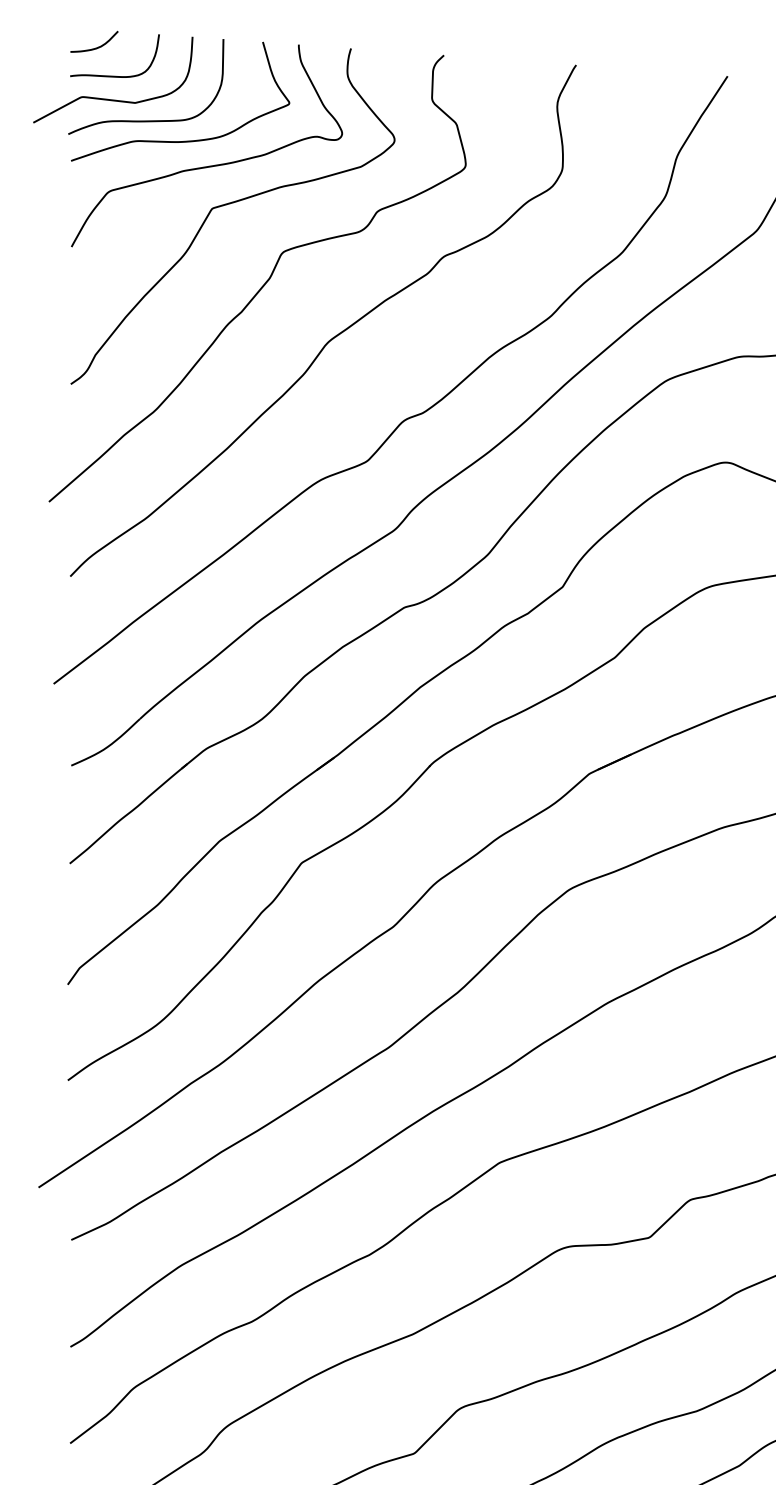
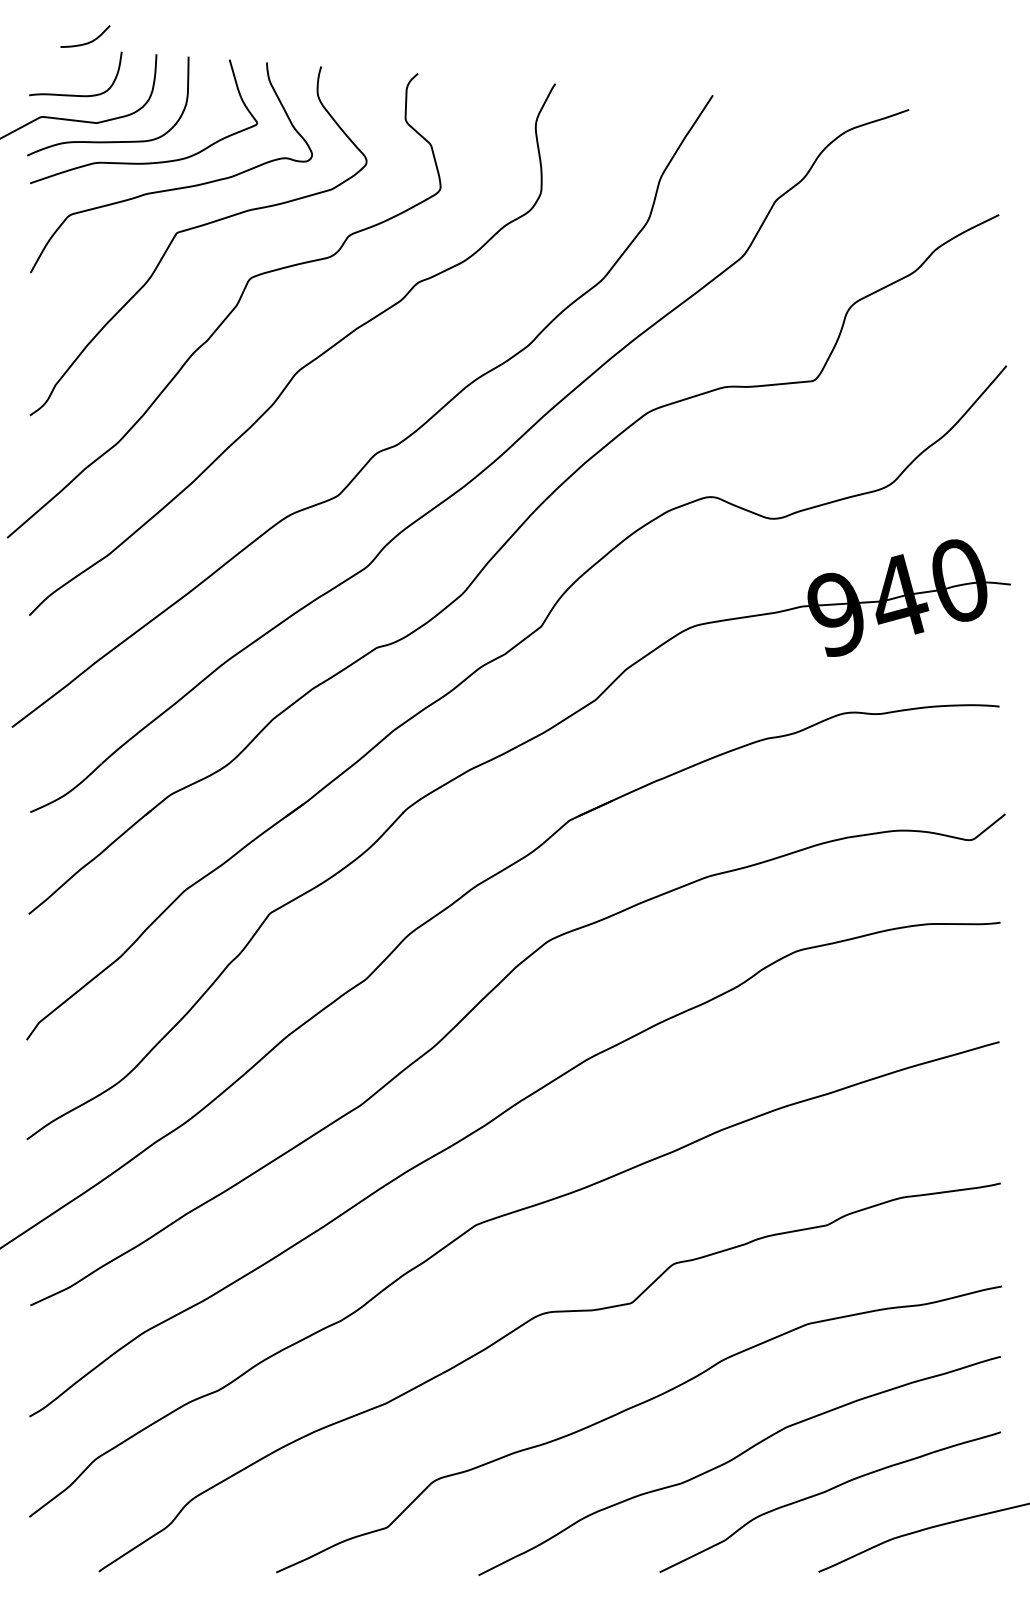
curve: (95, 47) -> (86, 42), moved

